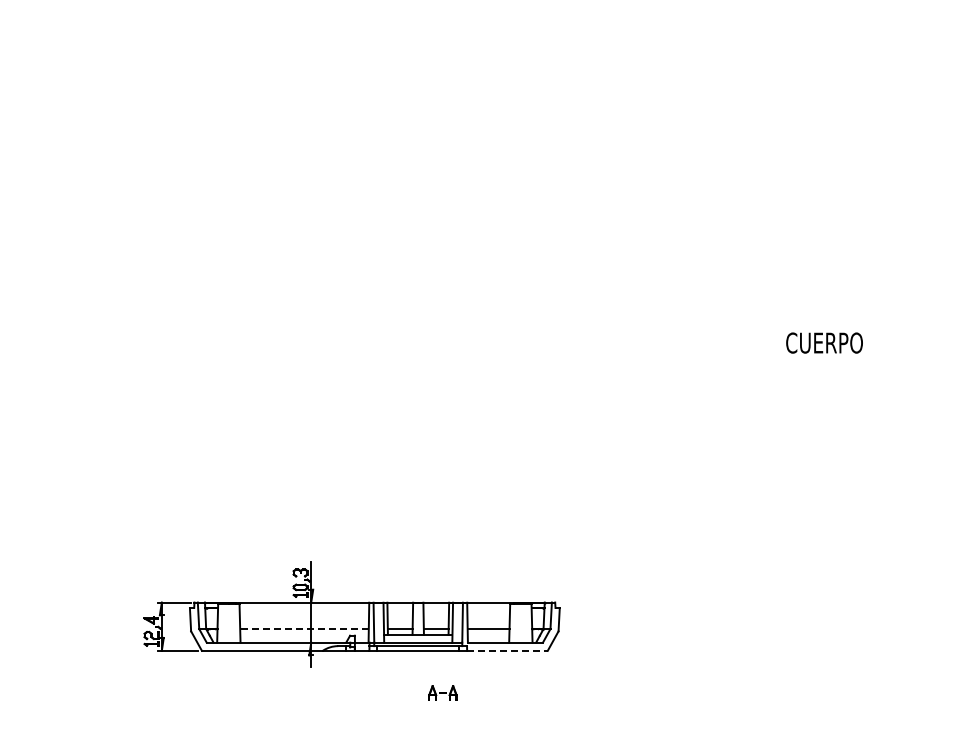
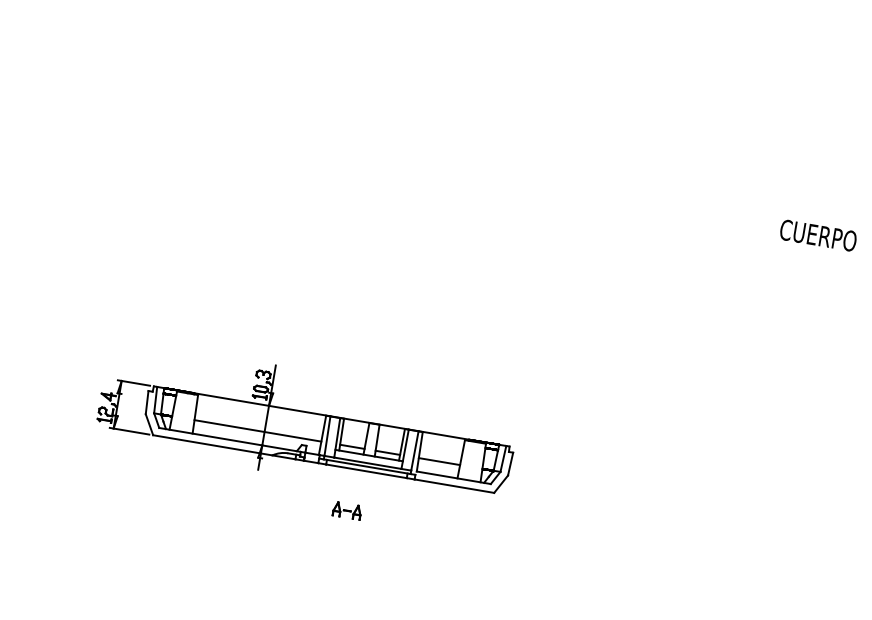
line: (304, 629) -> (257, 431), dashed -> solid
line: (507, 650) -> (454, 485), dashed -> solid
part: (442, 692) -> (346, 510), moved

